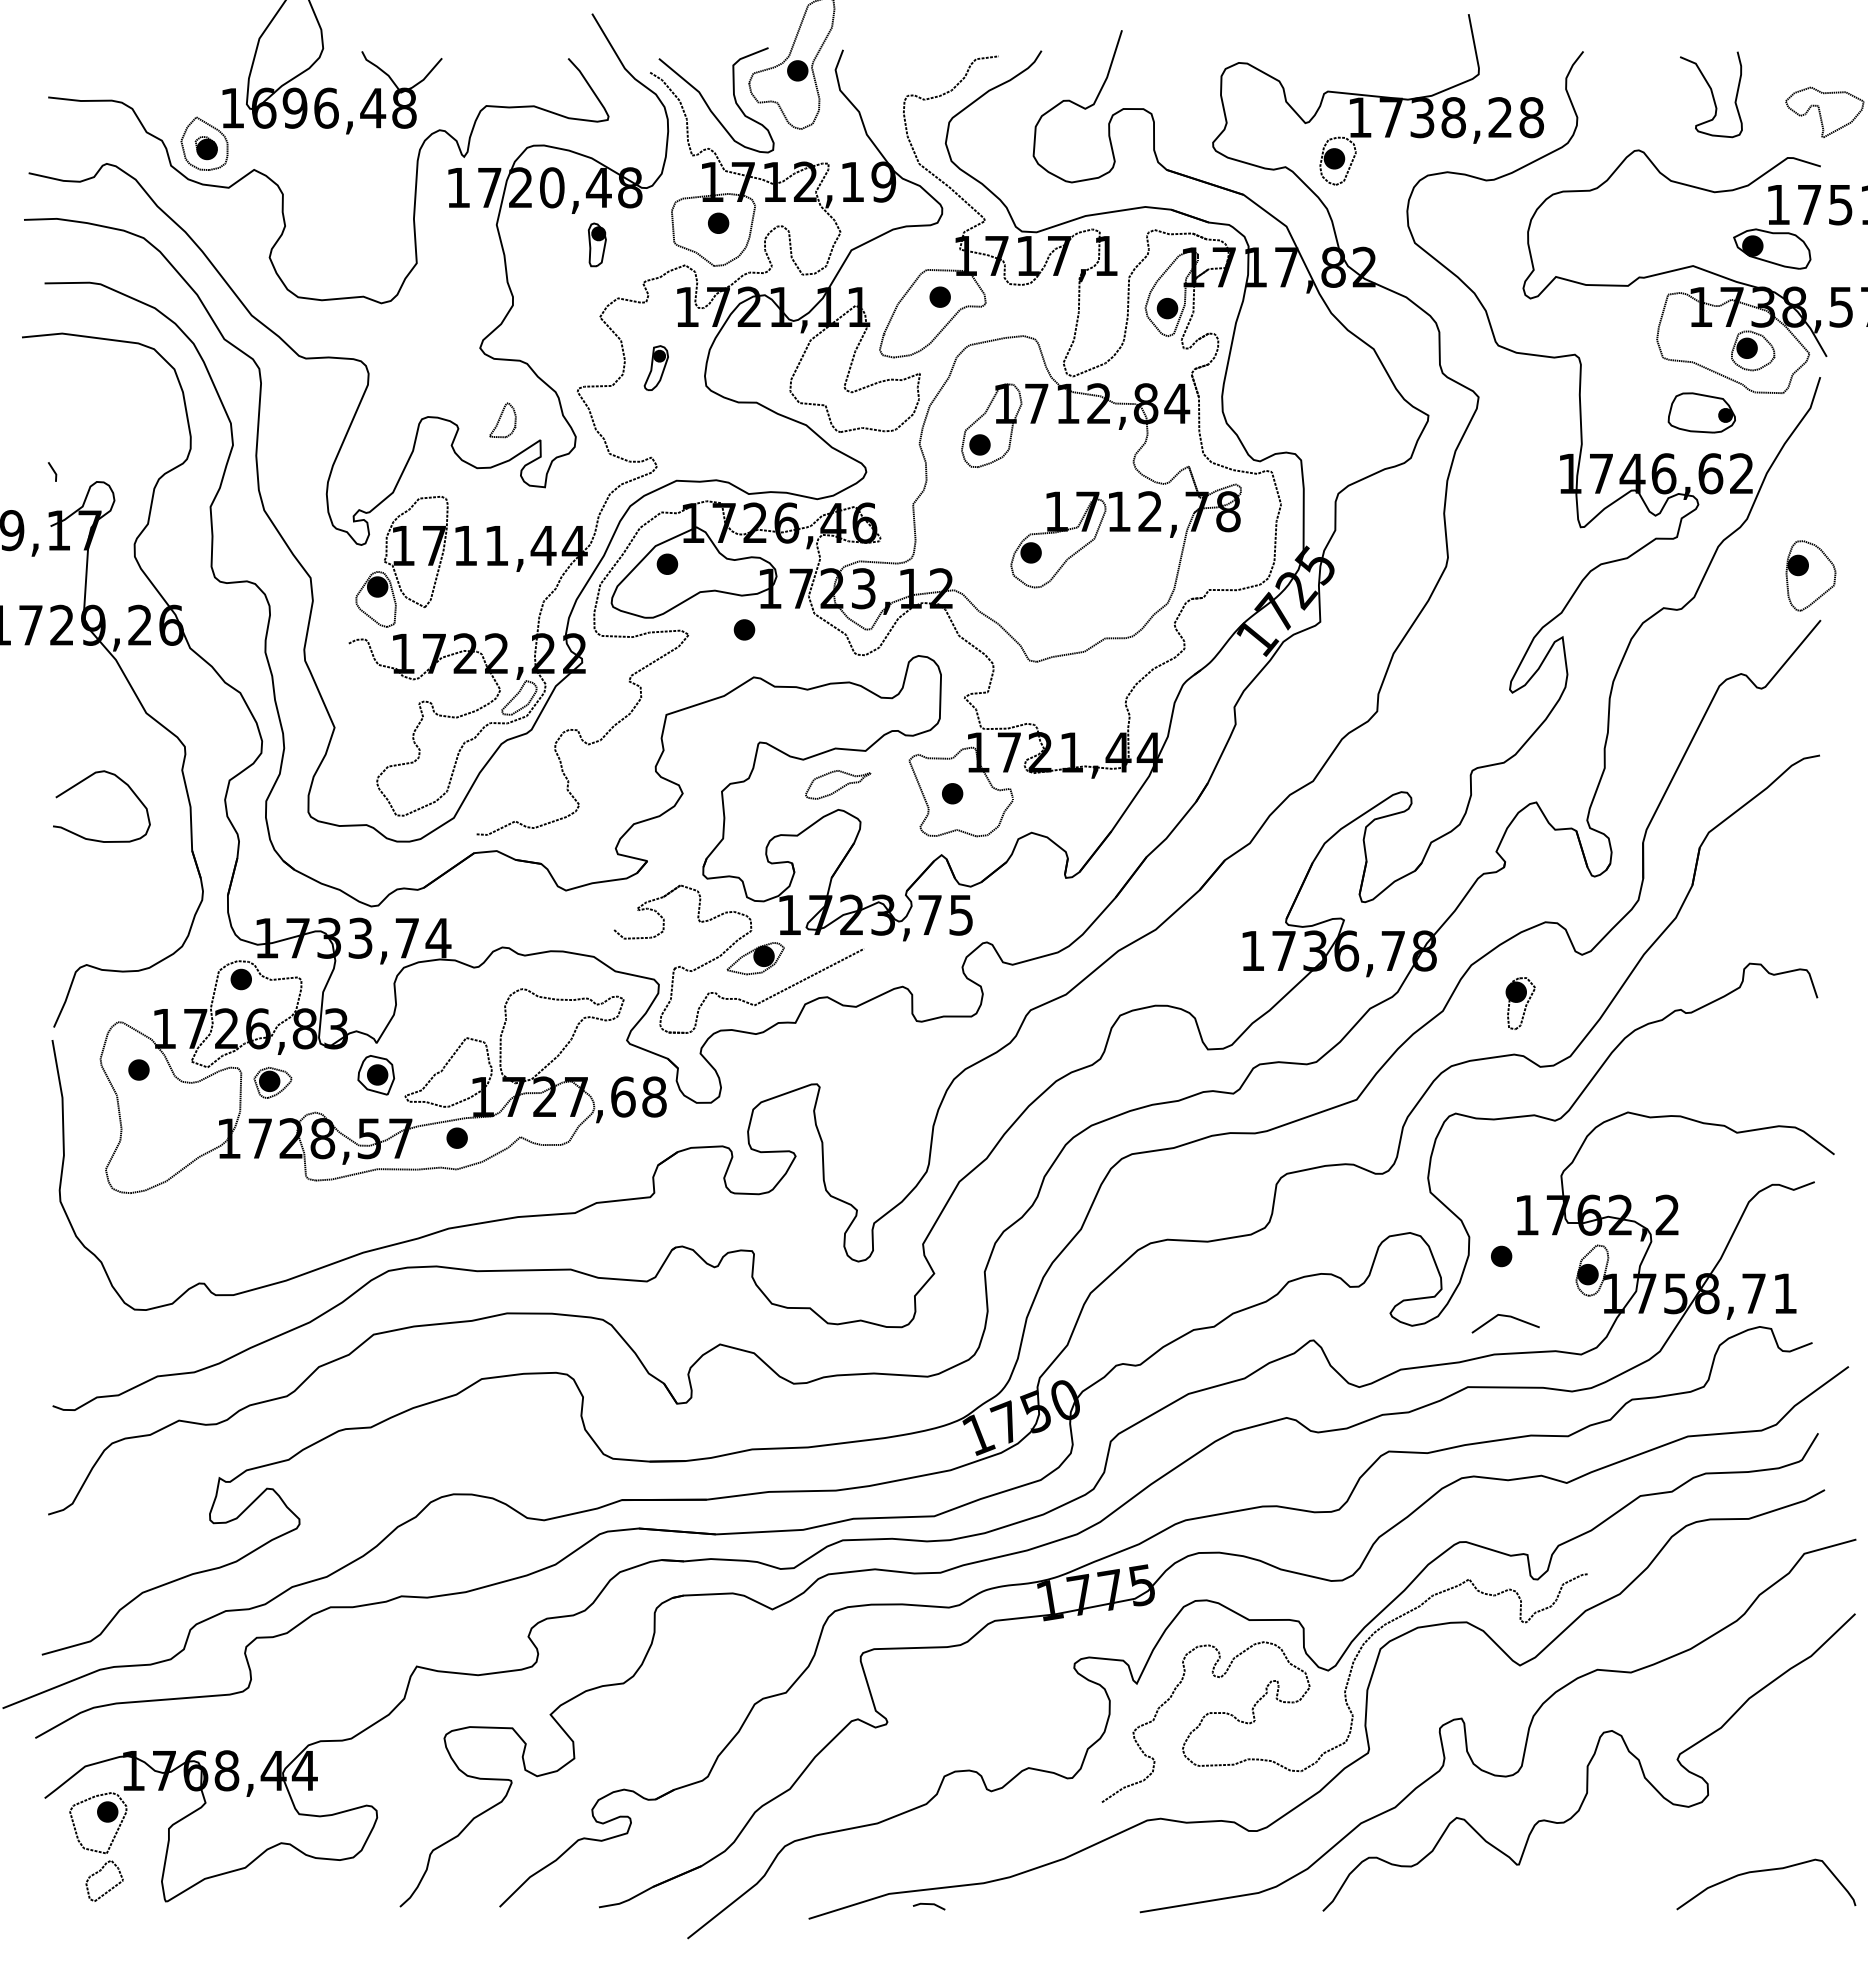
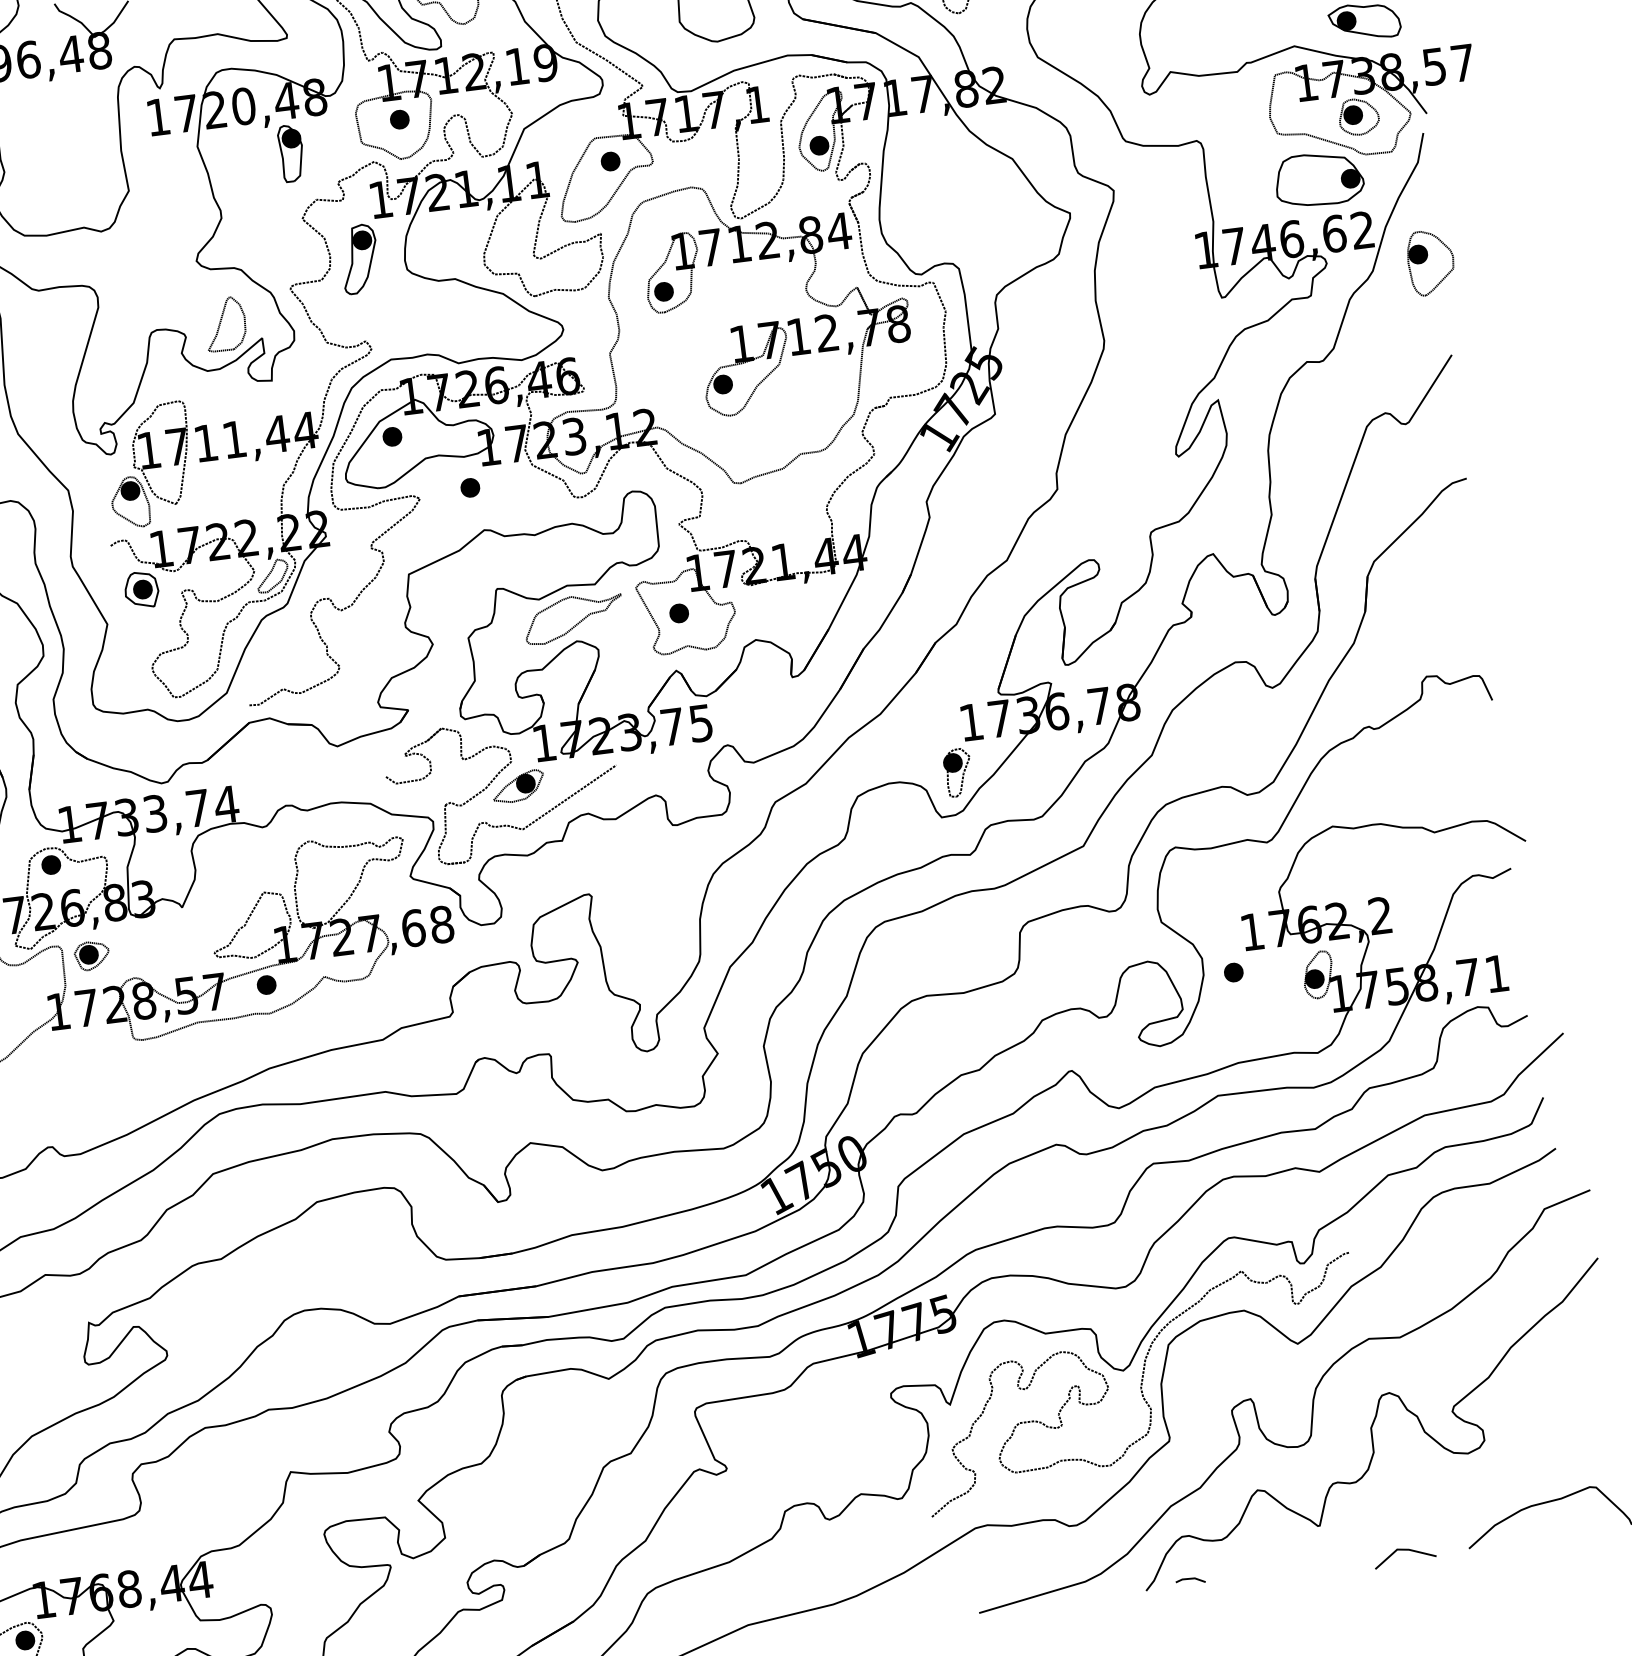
part: (597, 244) -> (291, 152), size x1.43
part: (656, 367) -> (359, 258), size x1.67
part: (1701, 412) -> (1318, 179), size x1.43
part: (502, 420) -> (225, 324), size x1.67
part: (1810, 575) -> (1430, 262), moved
part: (837, 784) -> (573, 618), size x1.67
part: (1520, 1003) -> (958, 772), moved
part: (376, 1075) -> (141, 590), moved
line: (1508, 1317) -> (1406, 1550), moved
line: (928, 1904) -> (1189, 1579), moved

